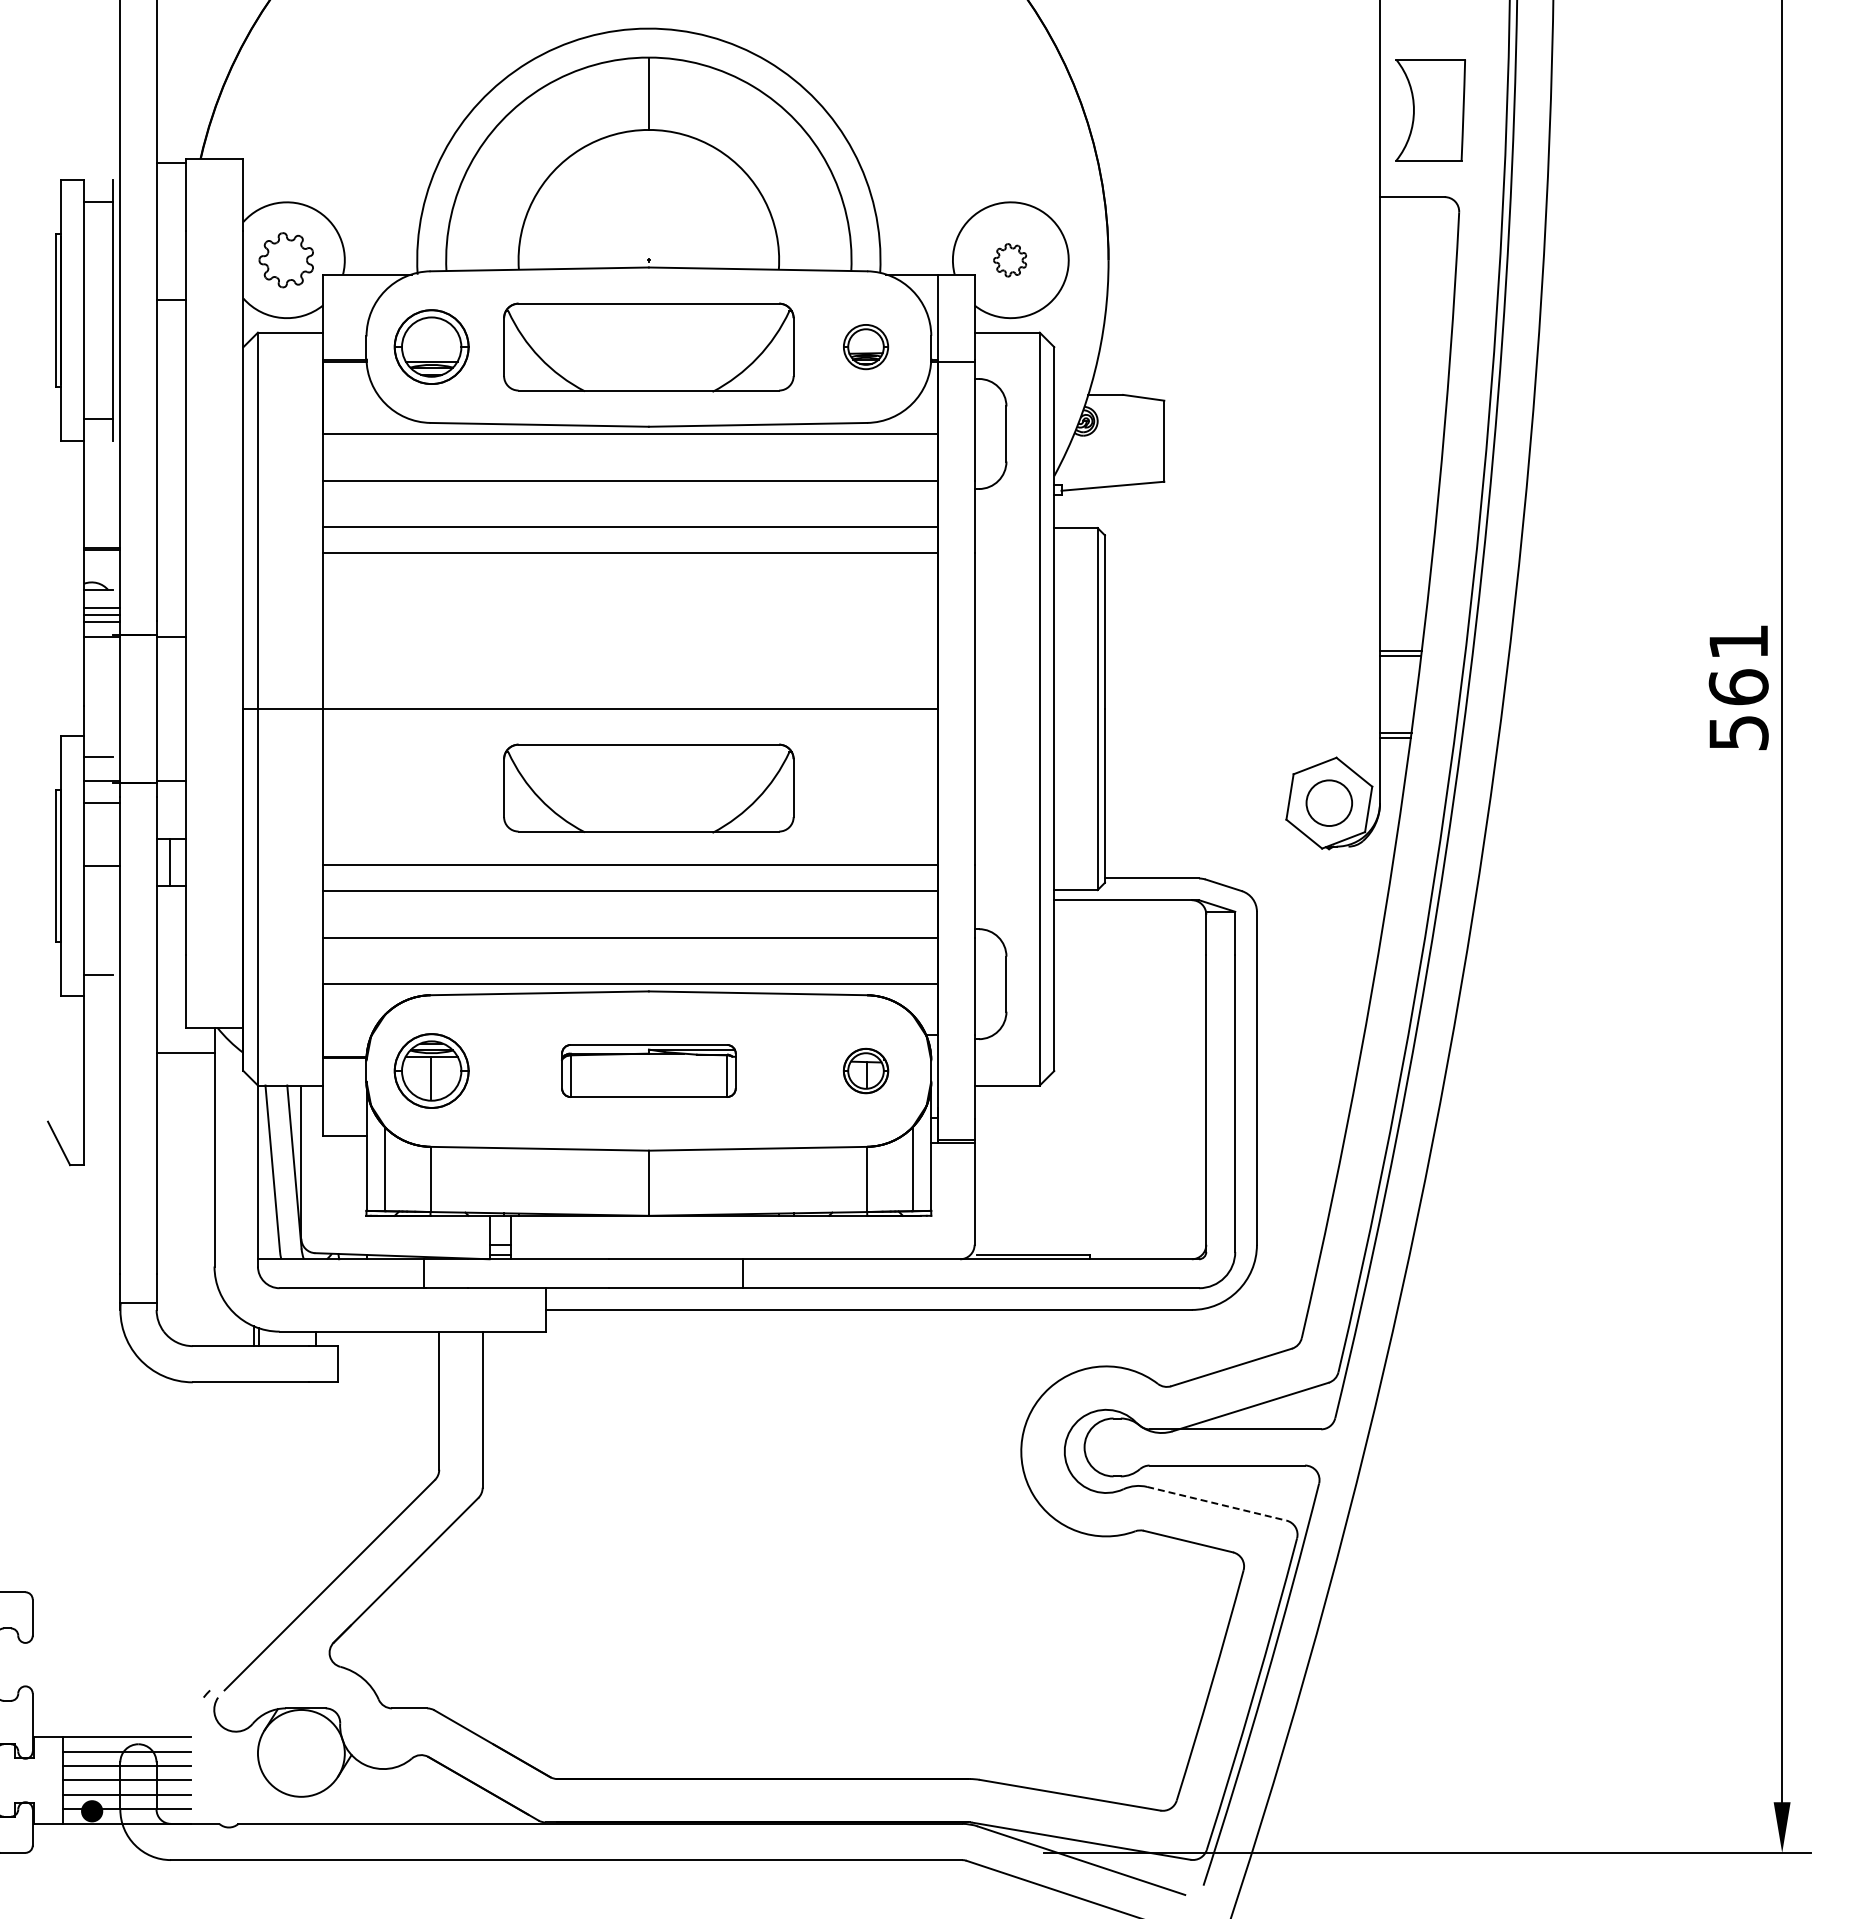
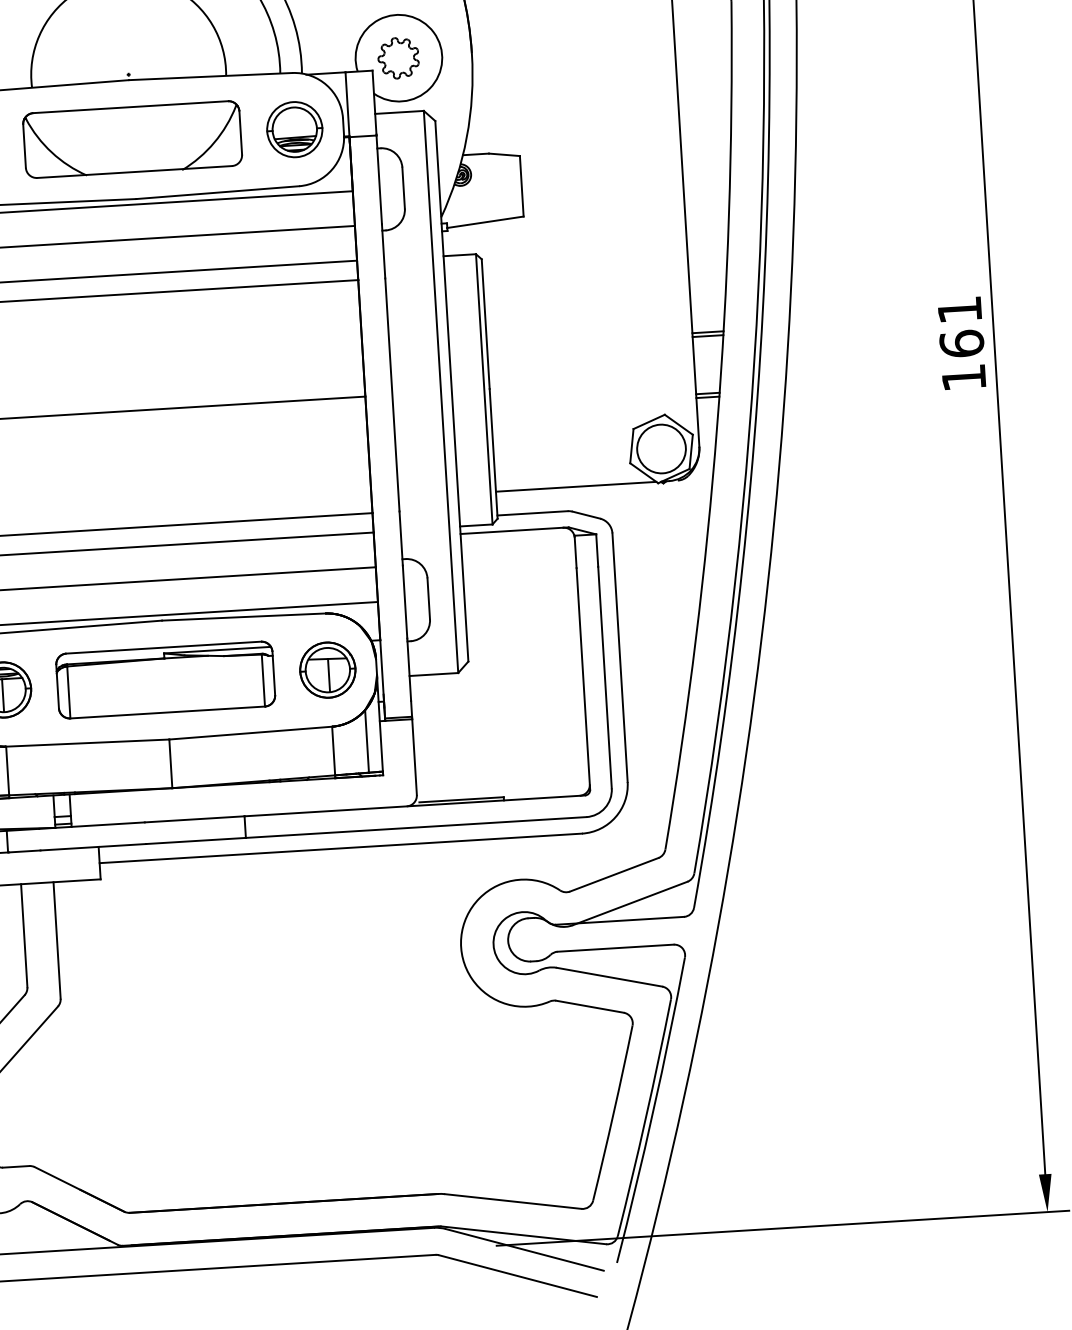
part: (1009, 260) -> (397, 58), size x1.67
part: (865, 346) -> (294, 129), size x1.67
text: (1738, 733) -> (963, 378), 561 -> 161
part: (648, 788) -> (152, 469), removed
circle: (1328, 802) -> (660, 448), size x1.43
line: (1211, 846) -> (575, 486), added
part: (648, 1070) -> (165, 679), size x1.67
part: (865, 1070) -> (327, 669), size x1.67
line: (1216, 1503) -> (609, 977), dashed -> solid

